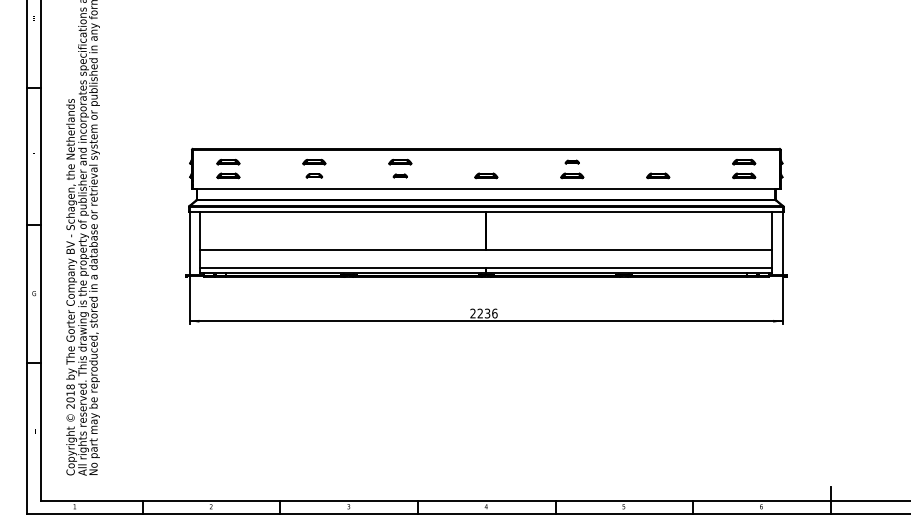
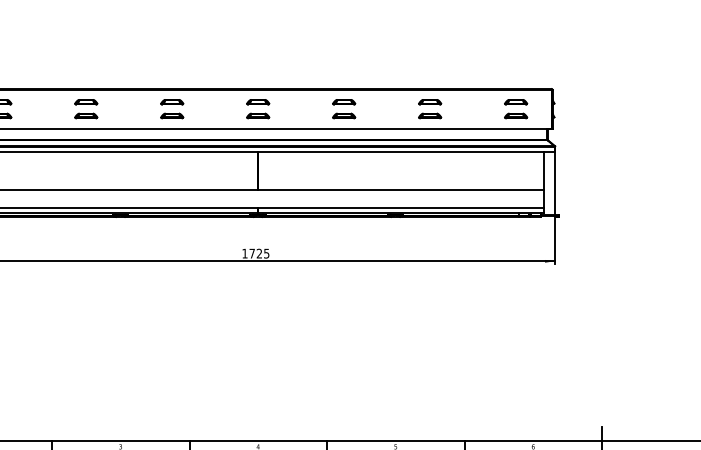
part: (486, 161) -> (258, 101), added
part: (572, 161) -> (344, 101), size x1.67
part: (658, 161) -> (430, 101), added
part: (314, 175) -> (86, 115), size x1.43
part: (400, 175) -> (172, 115), size x1.67
text: (483, 313) -> (255, 253), 2236 -> 1725

